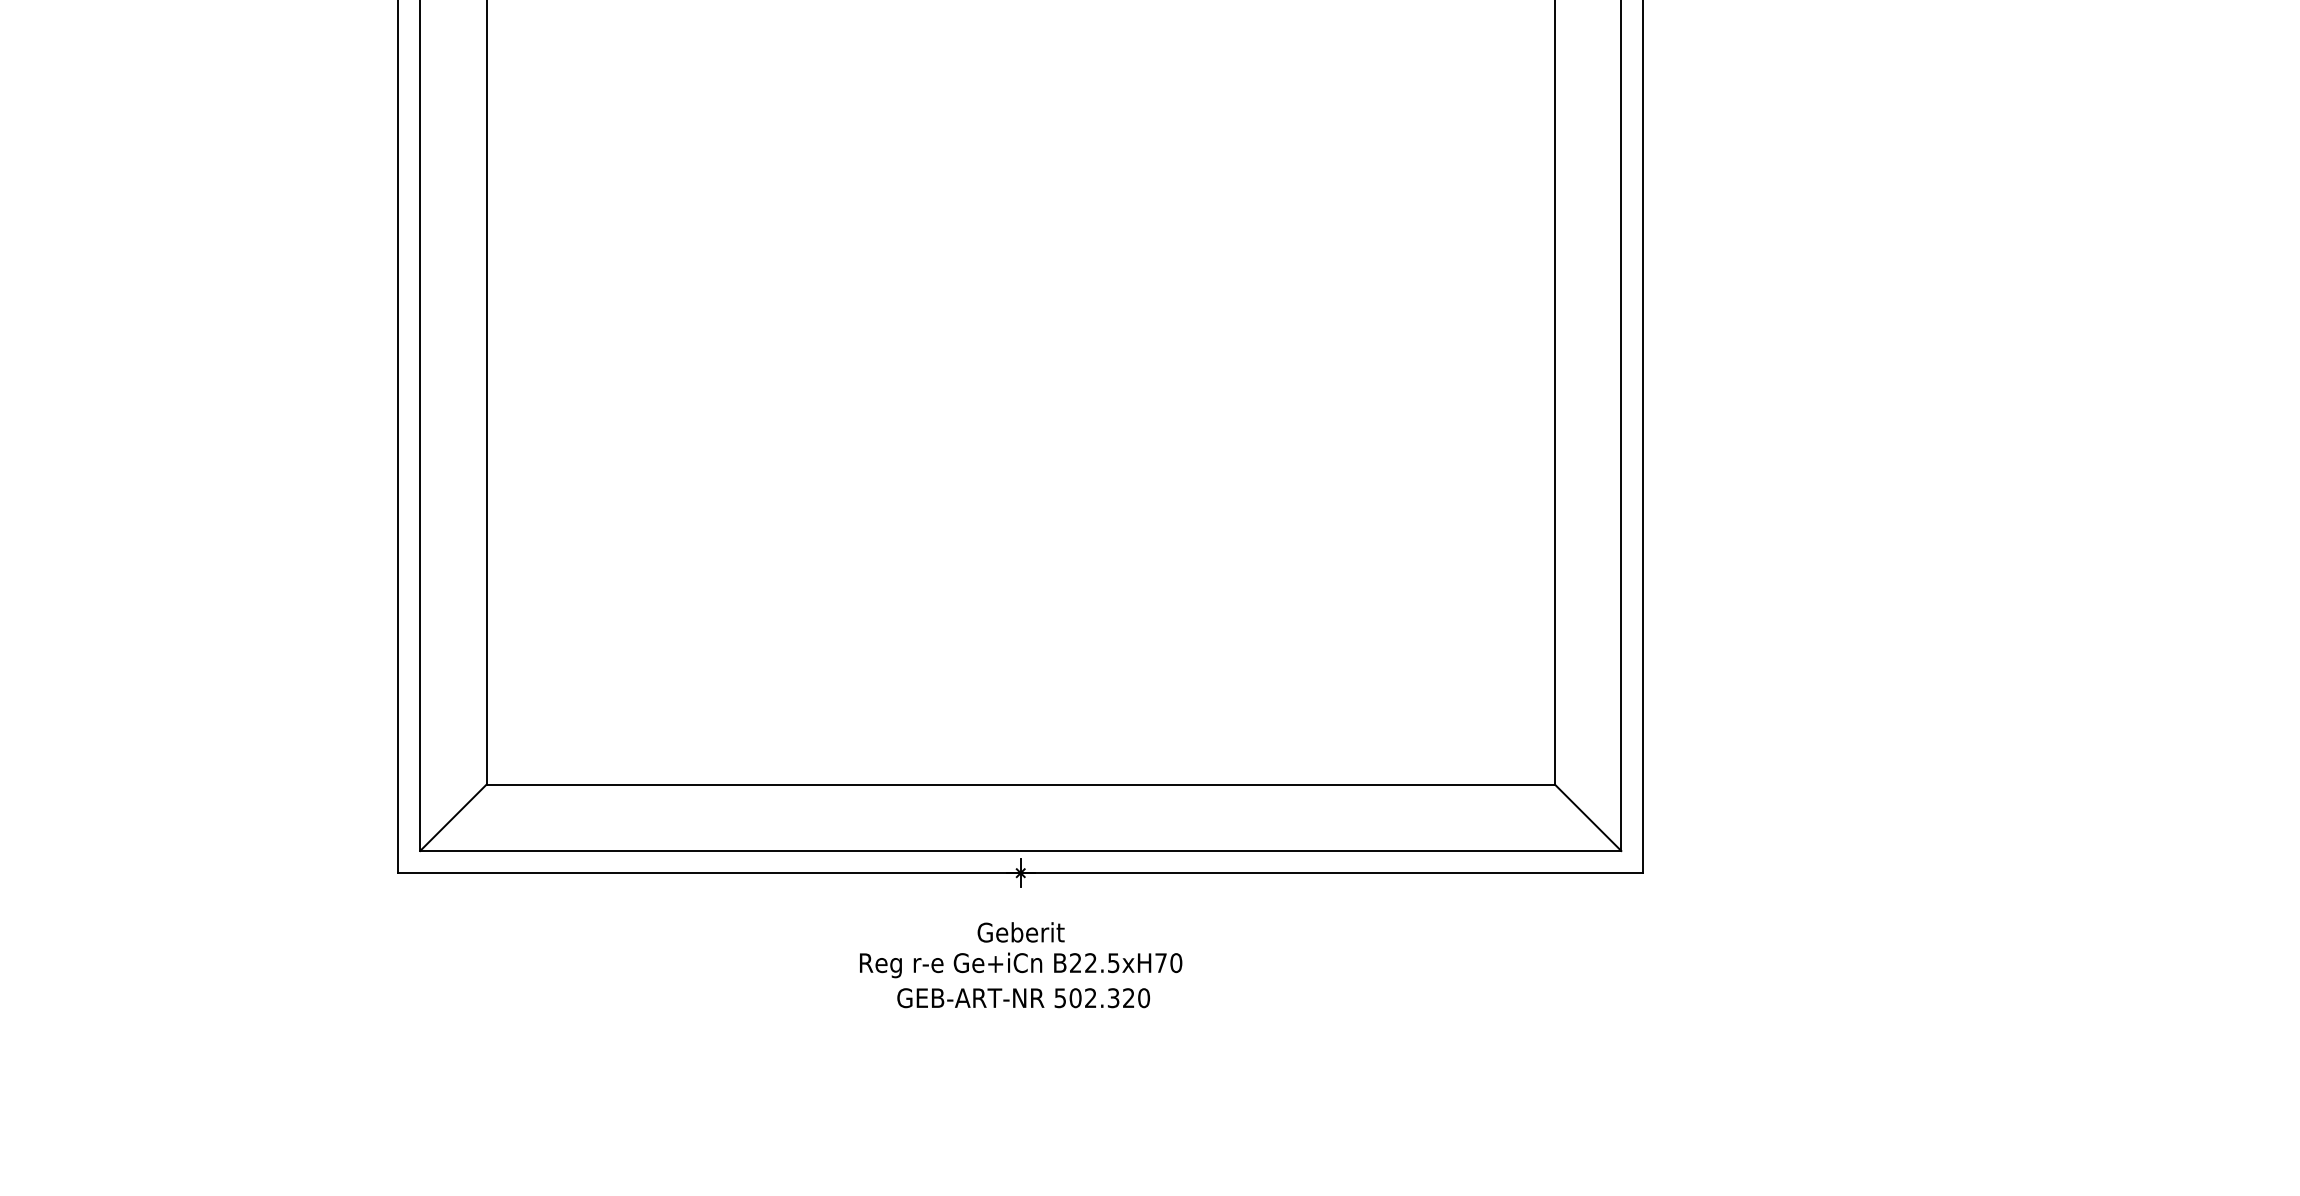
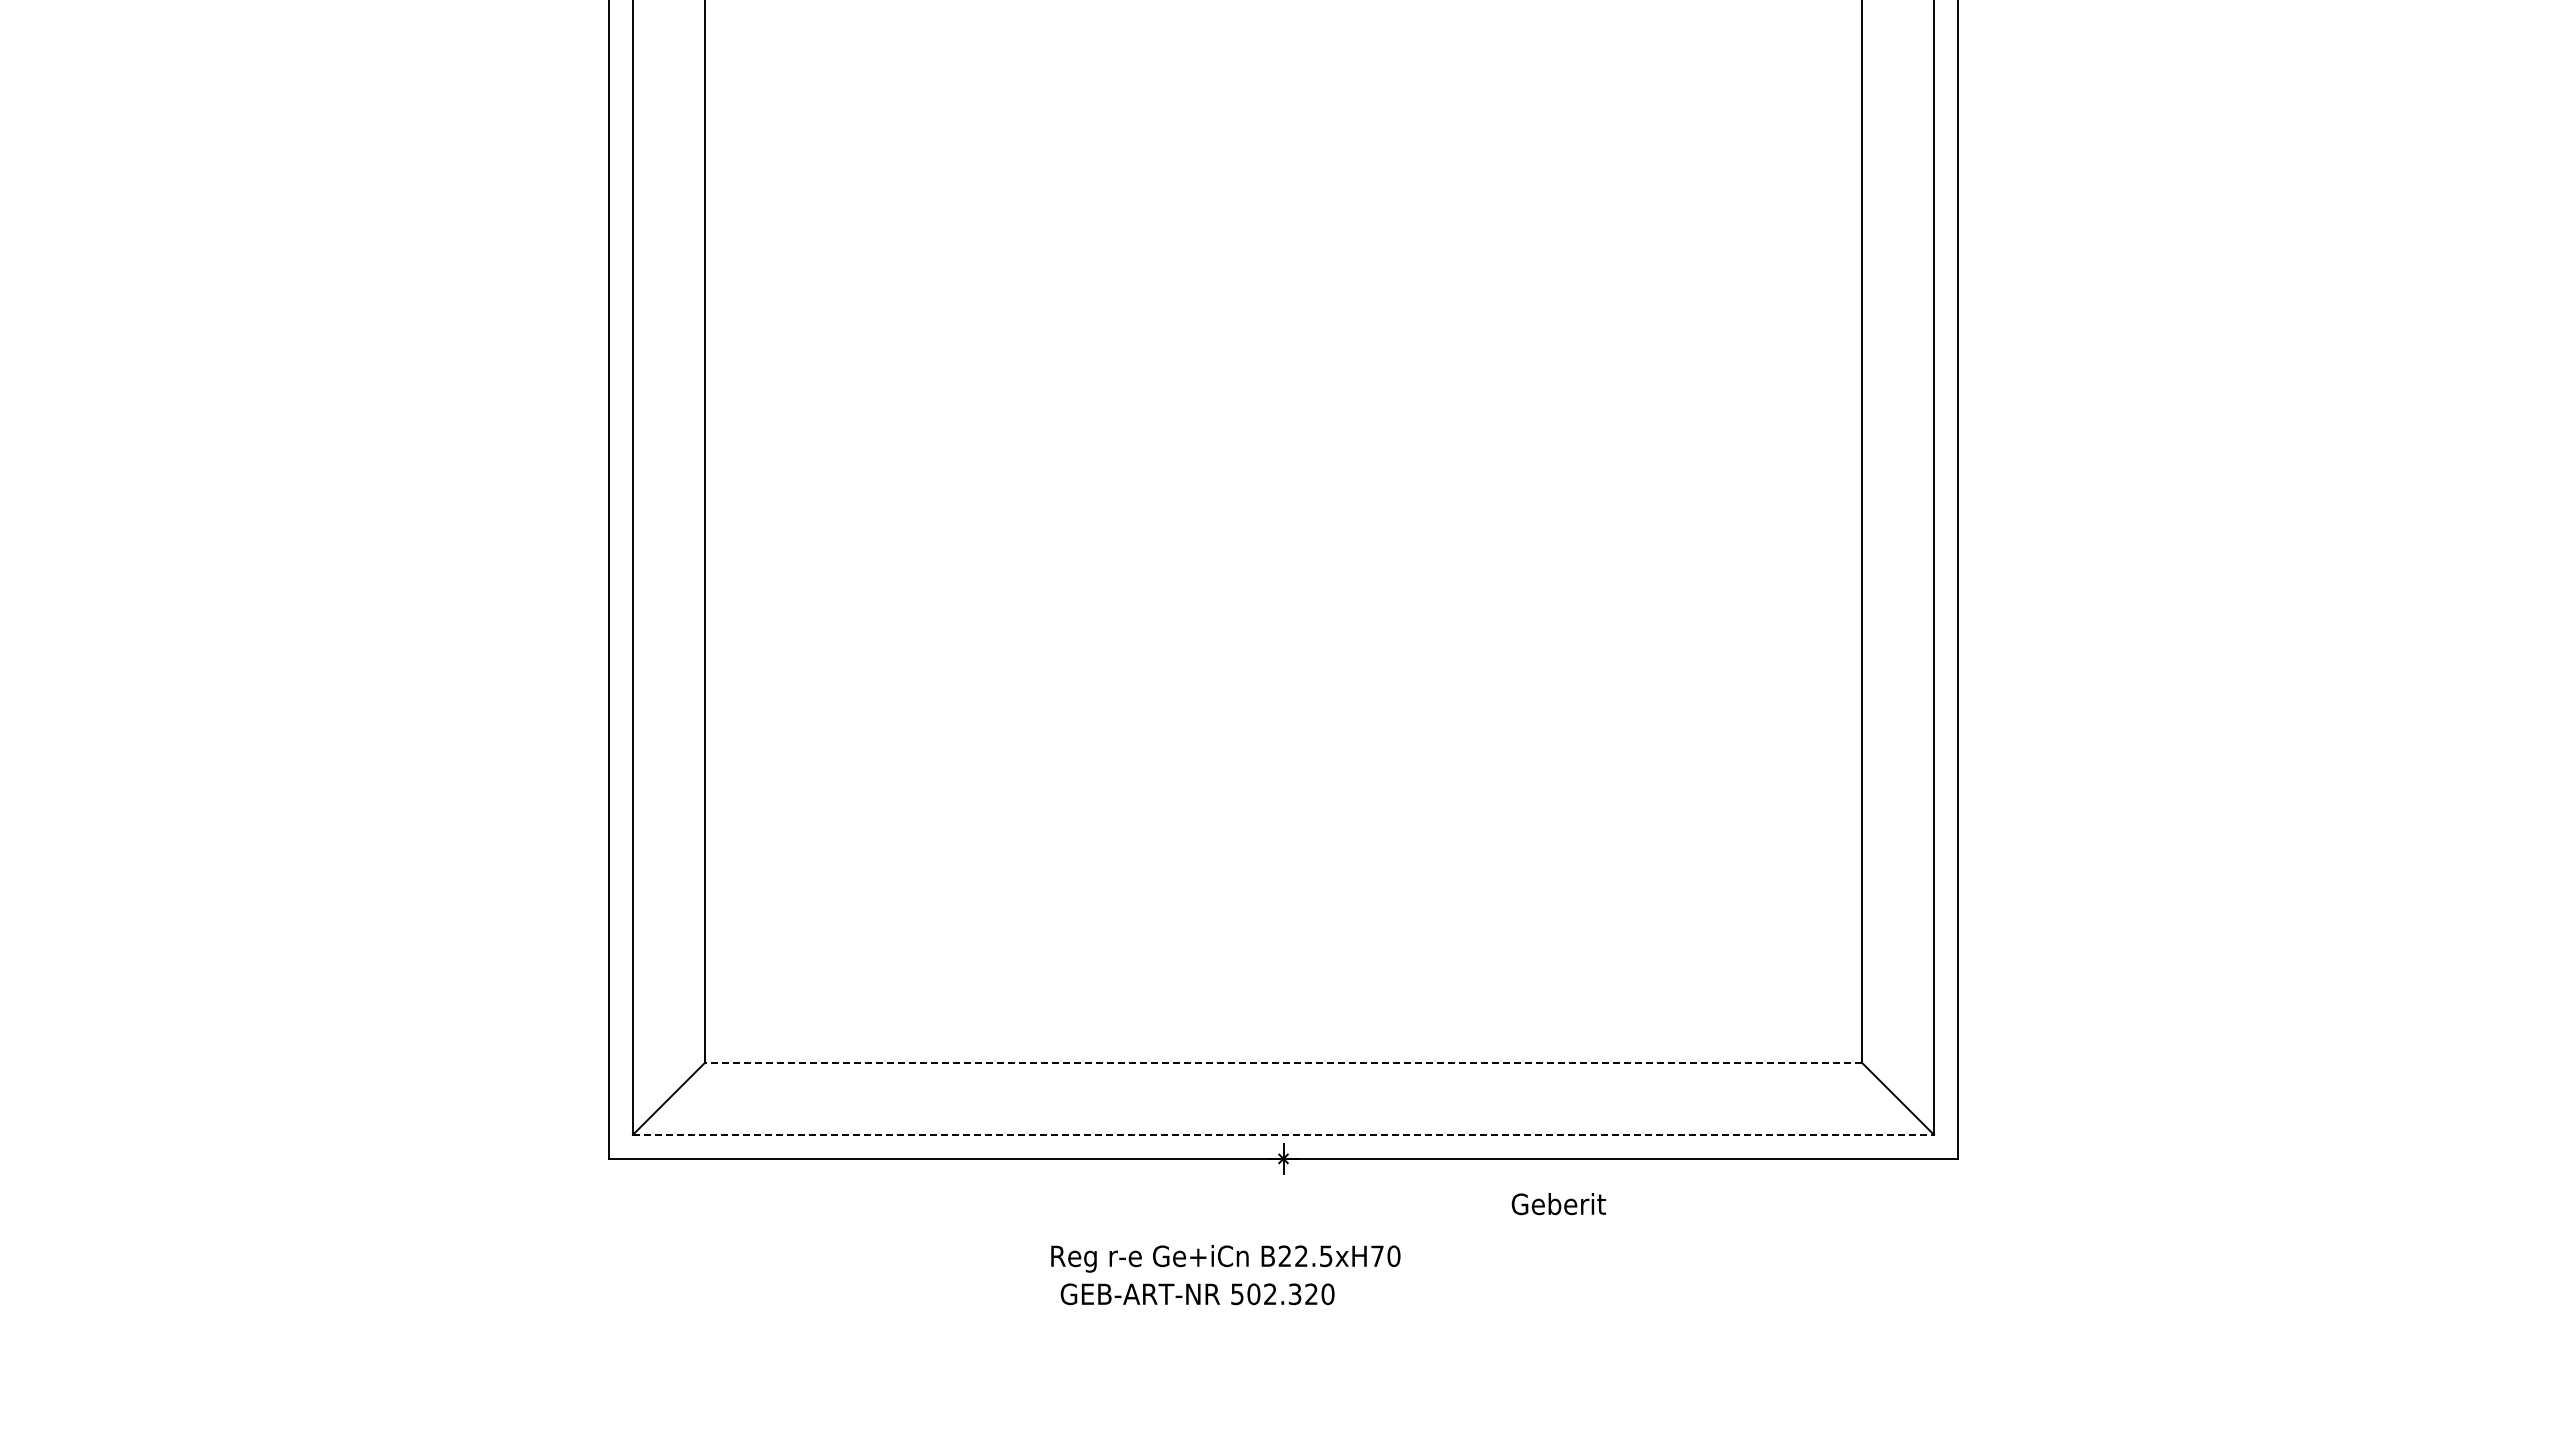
line: (1020, 784) -> (1283, 1062), solid -> dashed
line: (1020, 850) -> (1283, 1134), solid -> dashed
text: (1020, 932) -> (1558, 1204), moved
text: (1020, 965) -> (1225, 1258), moved
text: (1023, 998) -> (1197, 1294), moved

